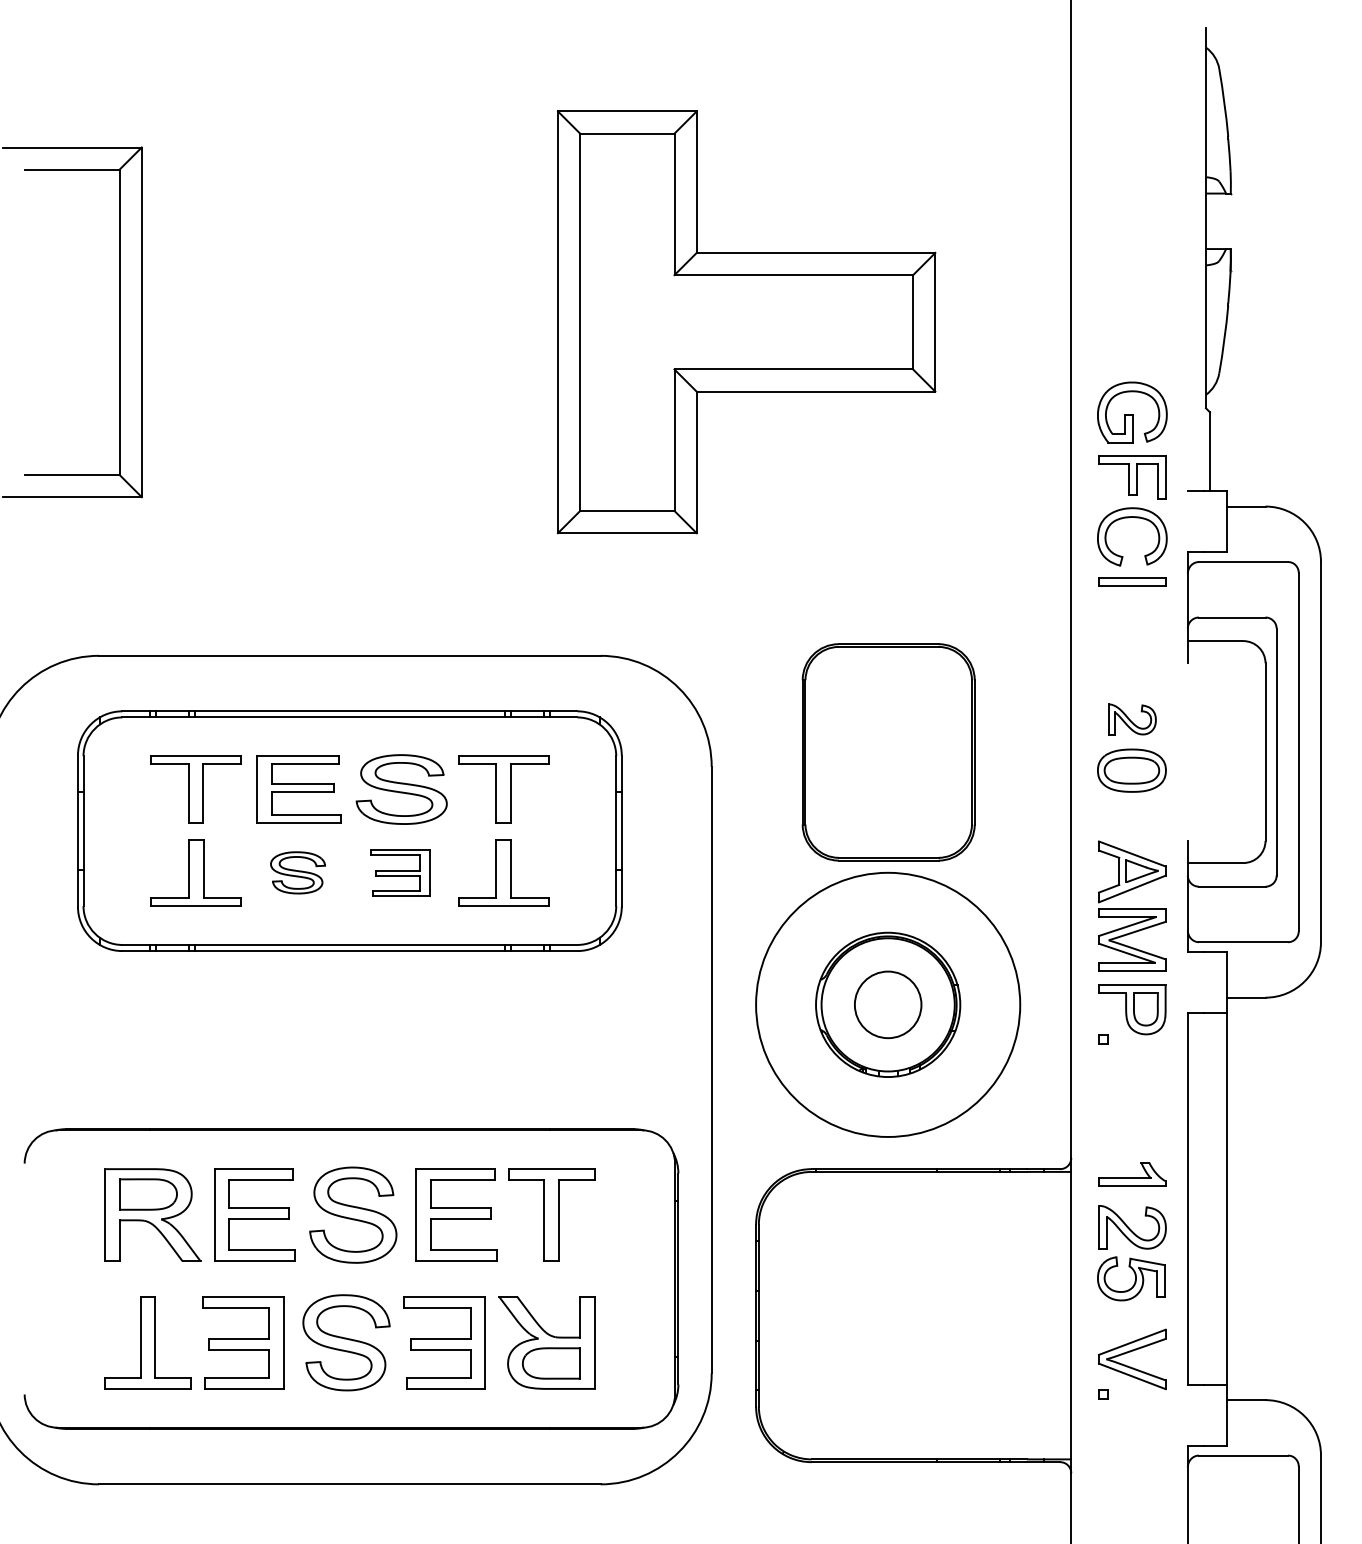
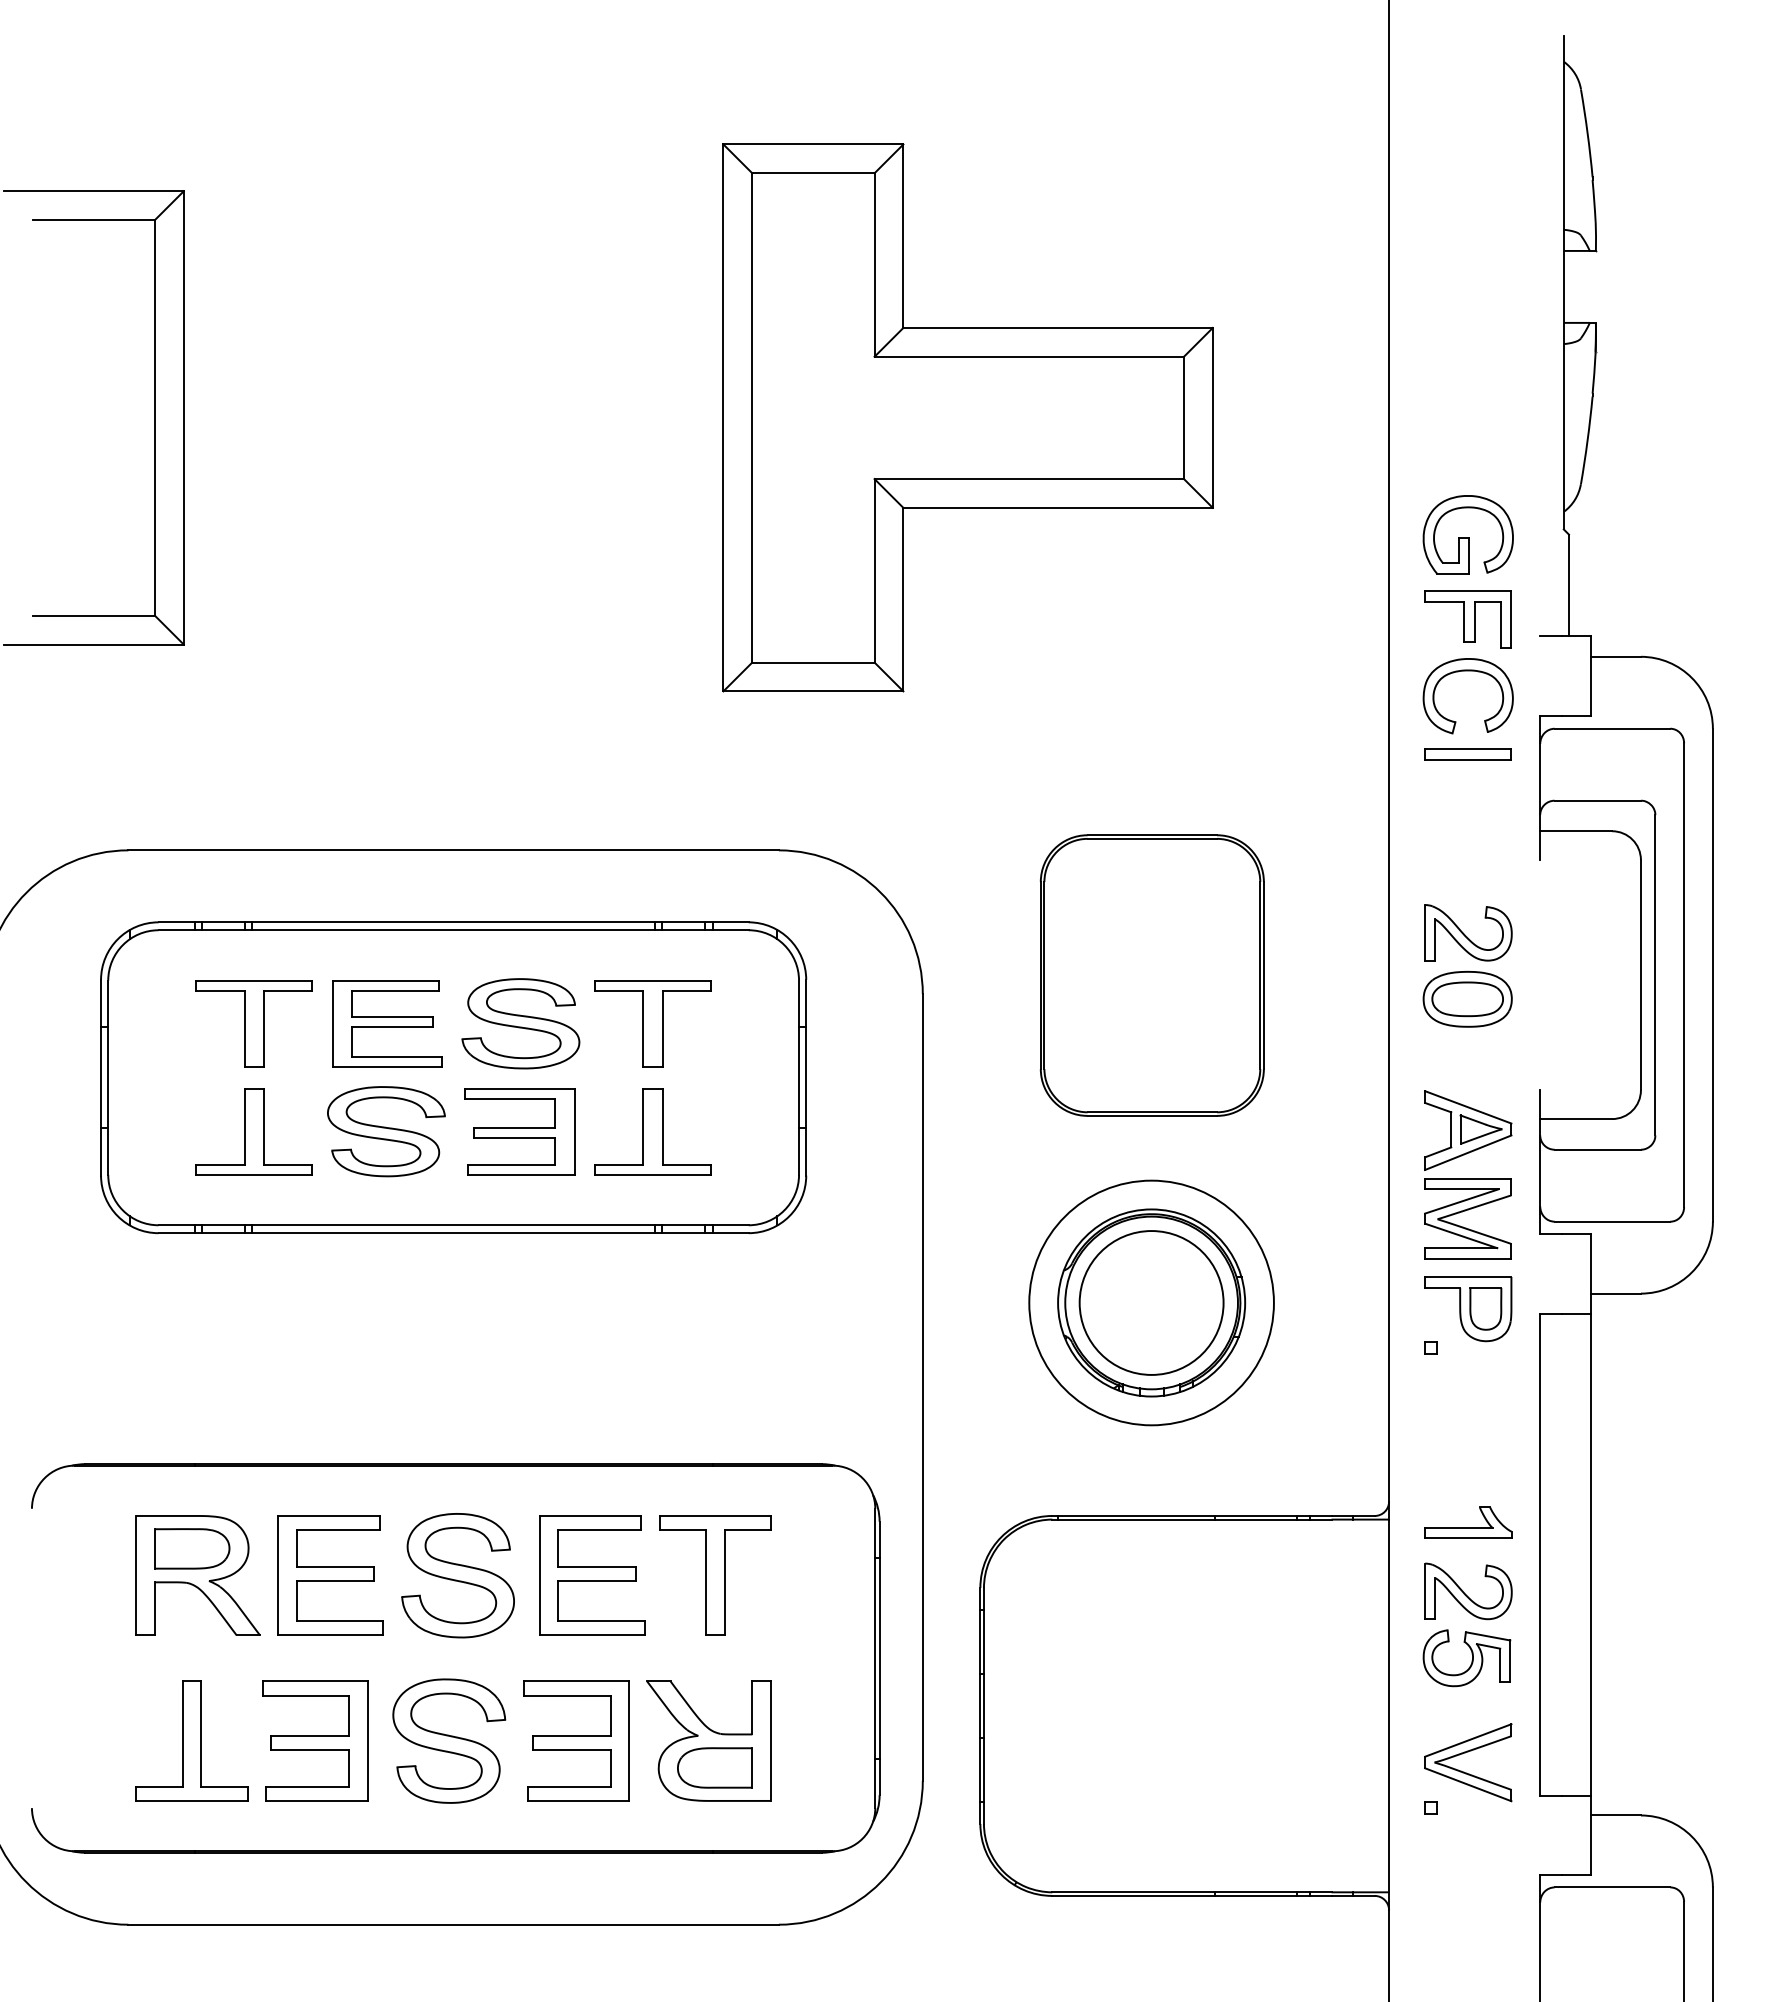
part: (1132, 719) -> (1468, 932), size x1.43
part: (298, 872) -> (386, 1131), size x1.67
part: (400, 872) -> (519, 1131), size x1.43
circle: (888, 1004) -> (1151, 1302), size x0.71
circle: (888, 1004) -> (1151, 1302), size x1.67

